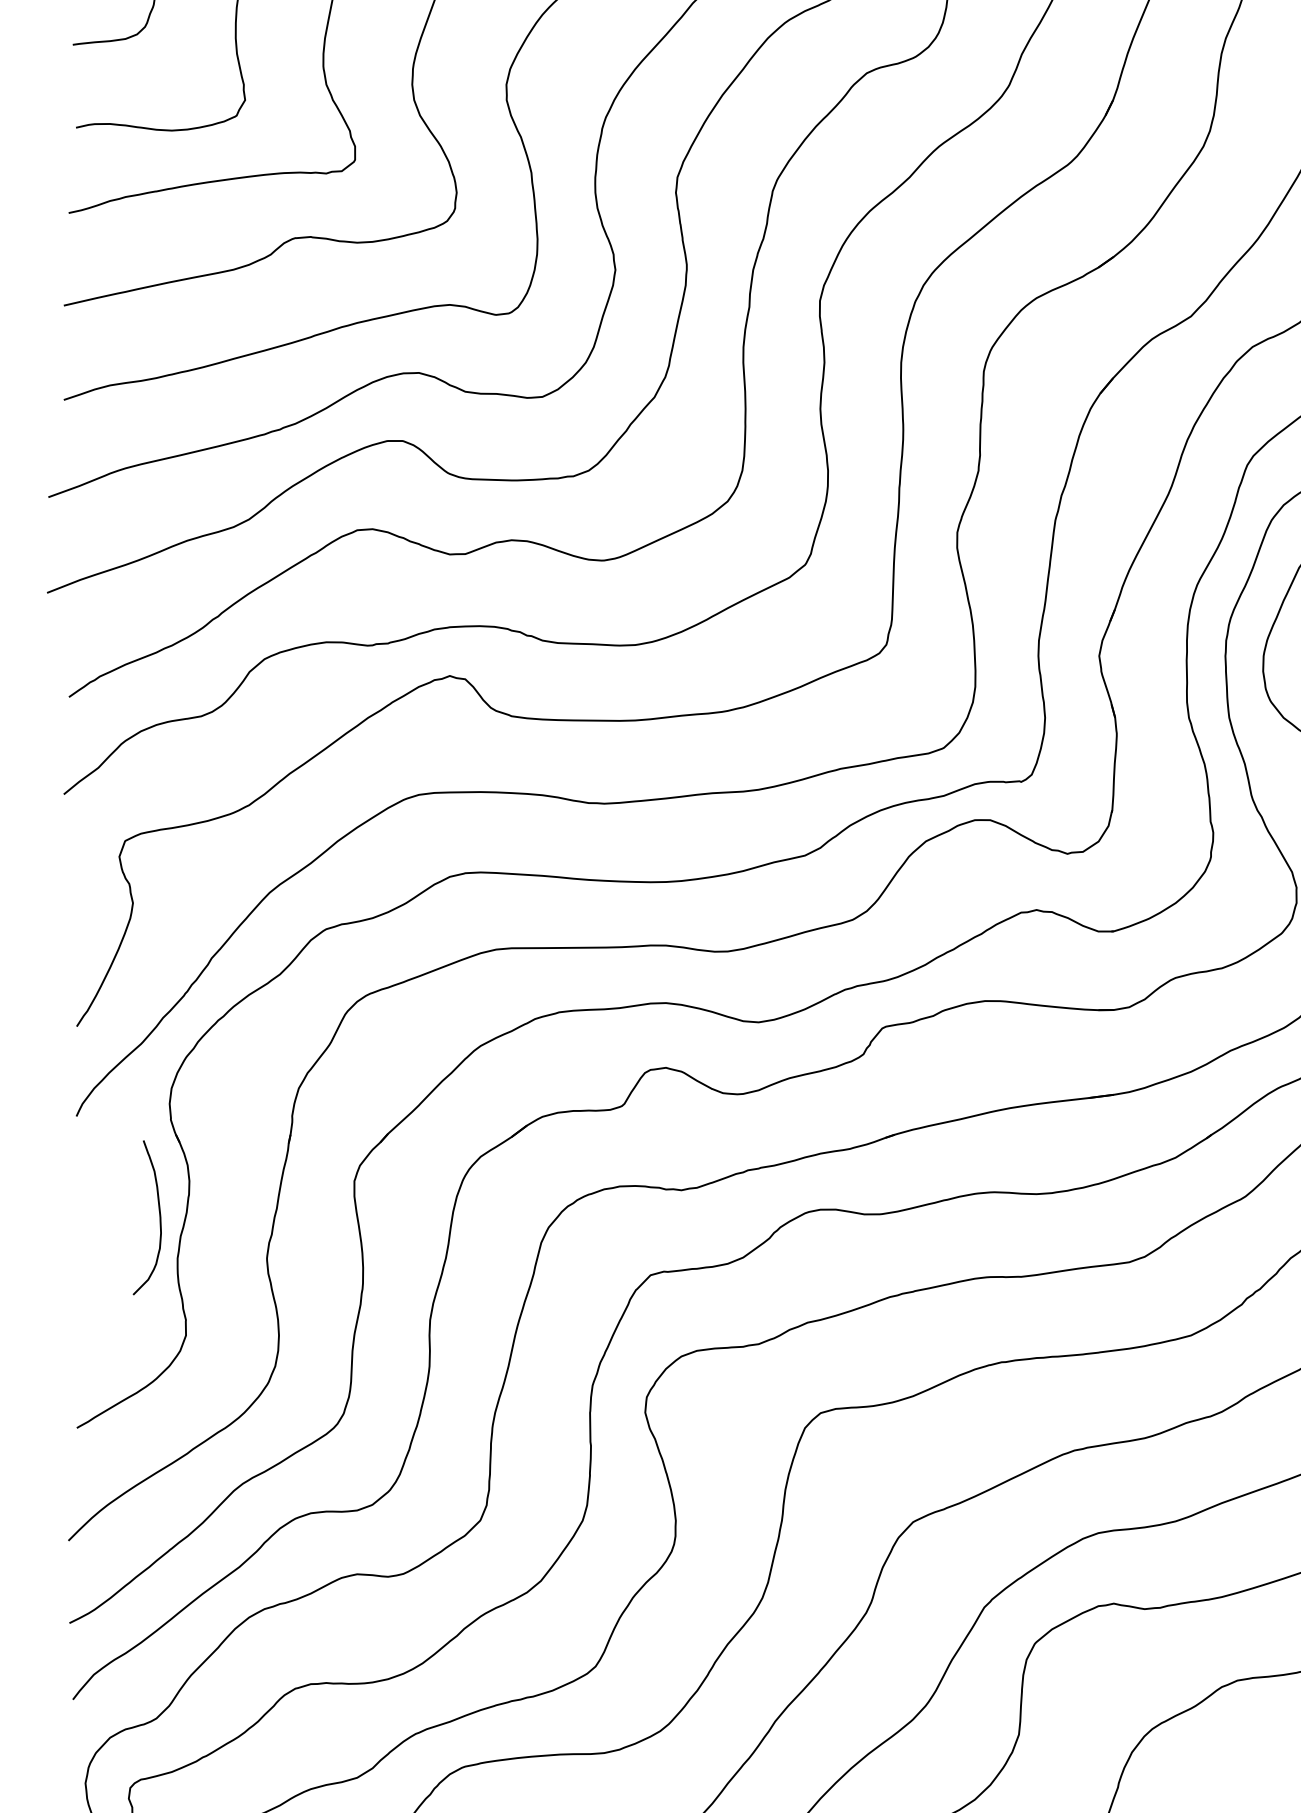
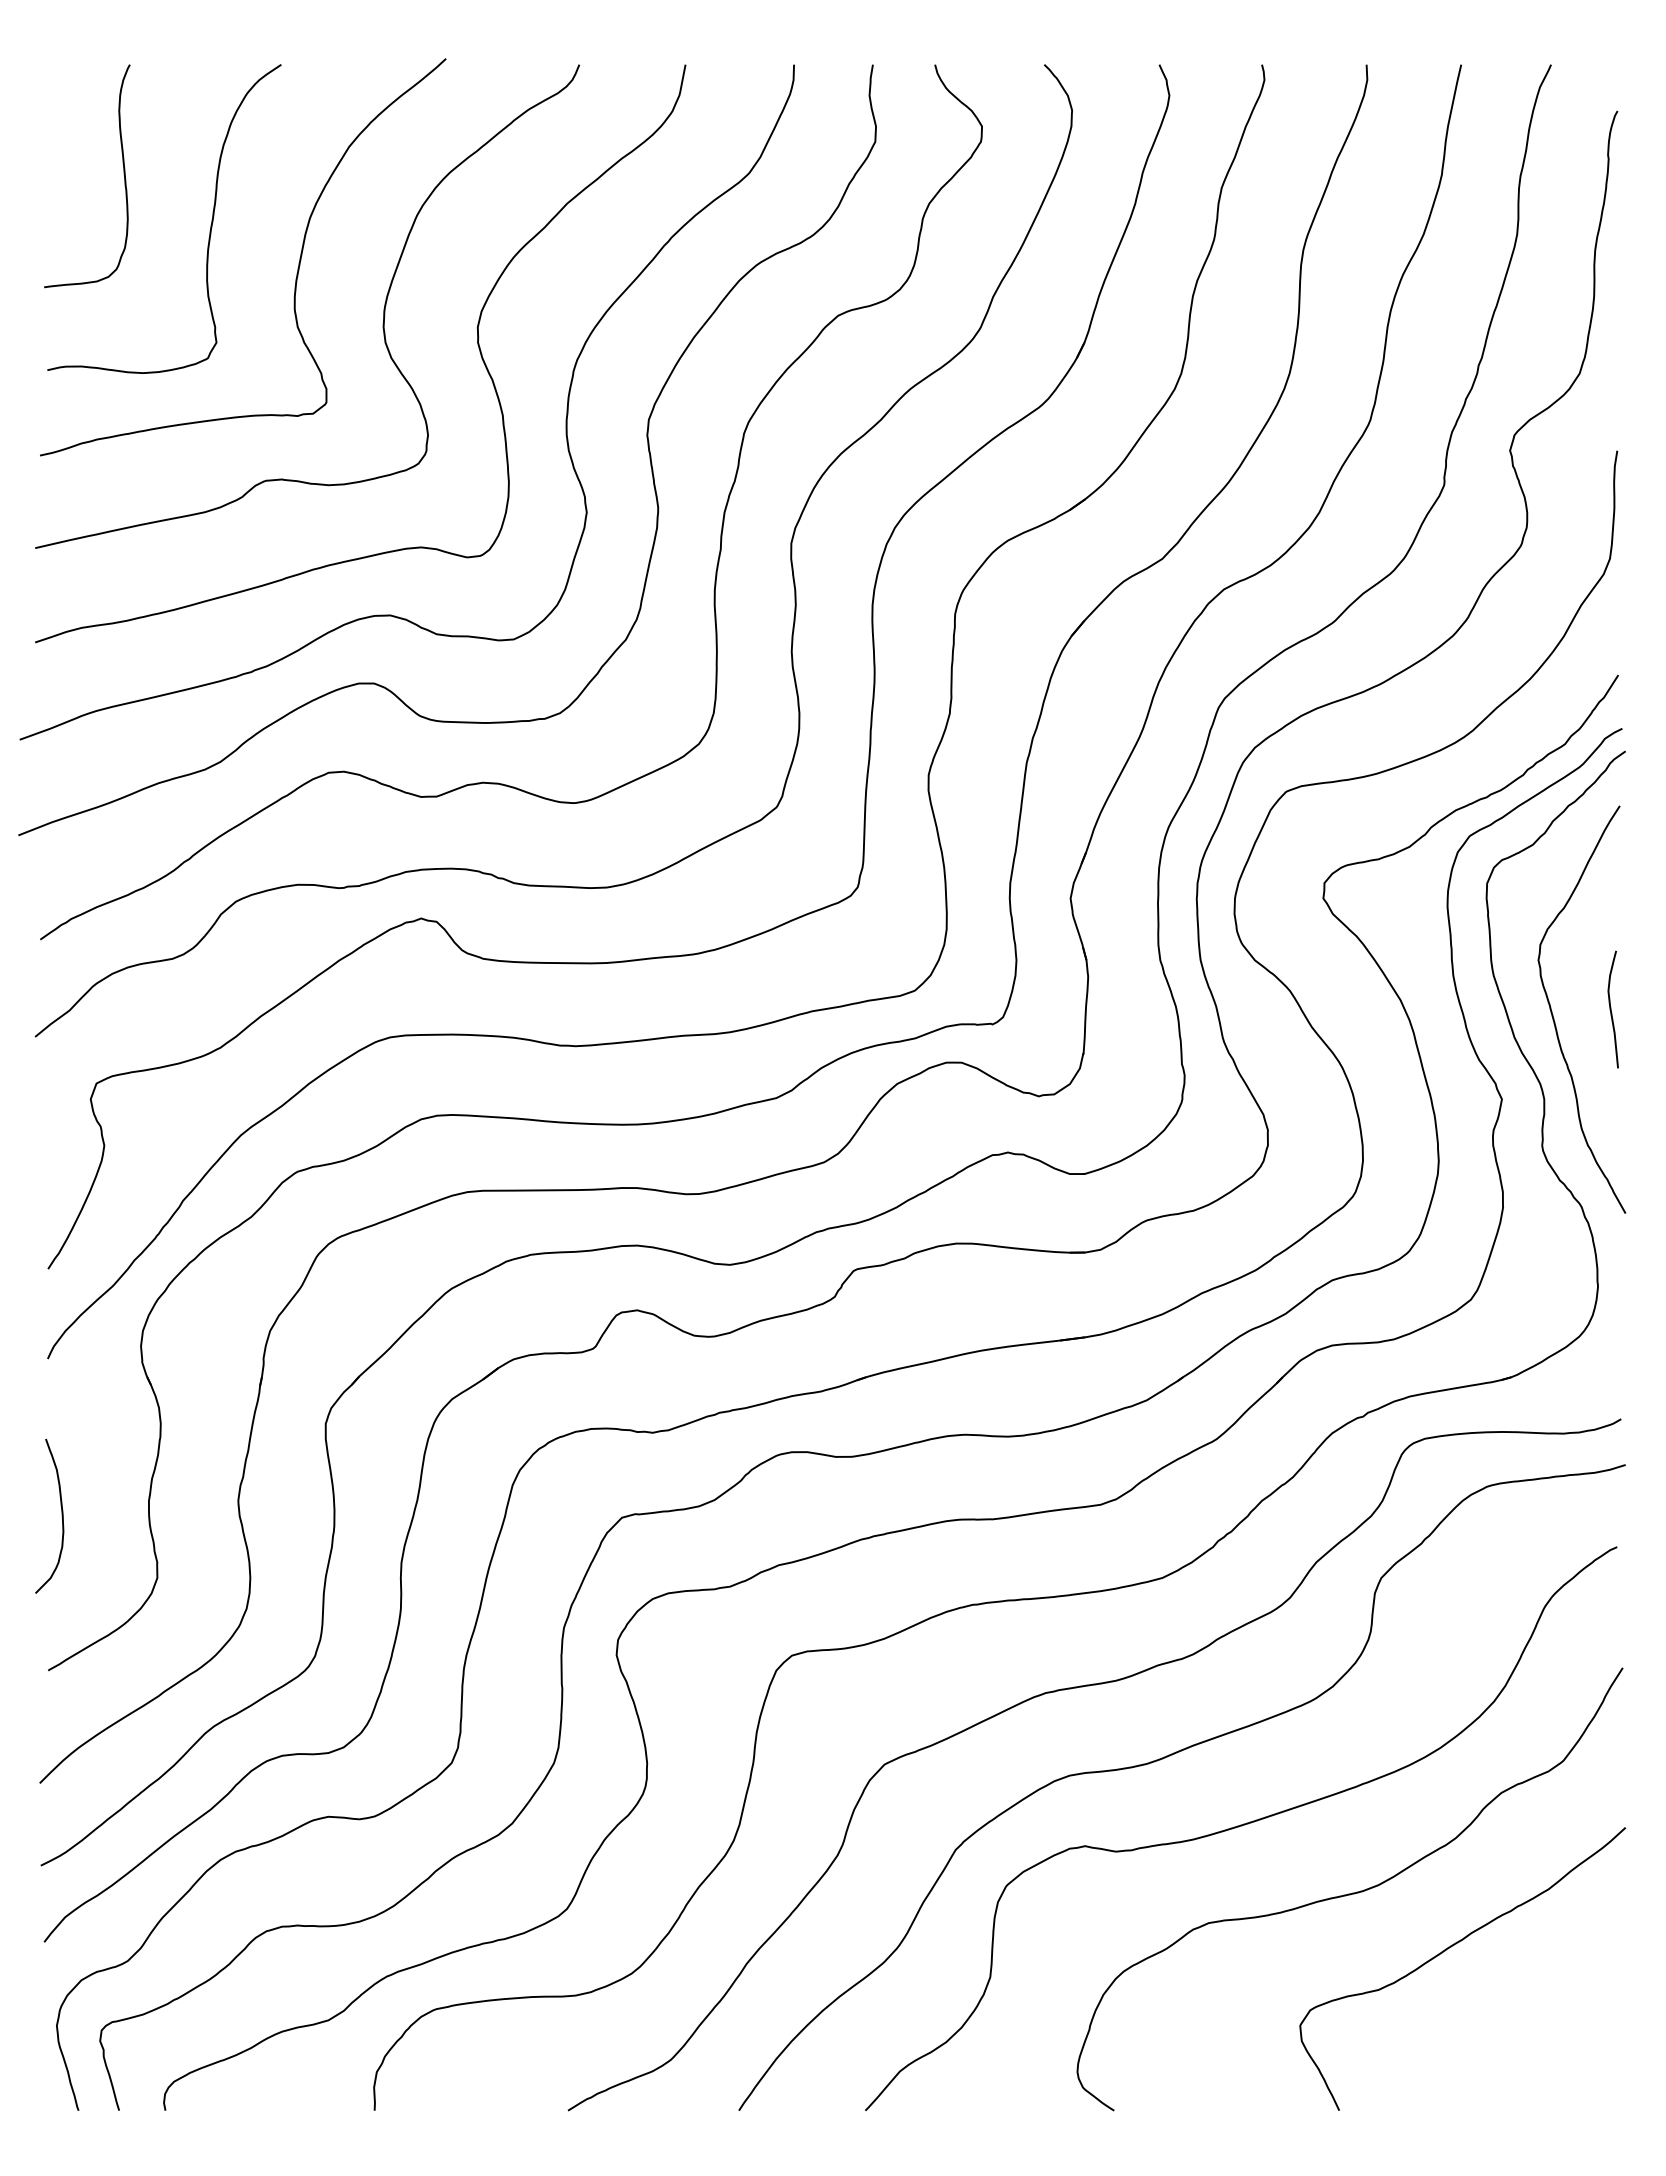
curve: (159, 1216) -> (61, 1515), moved

